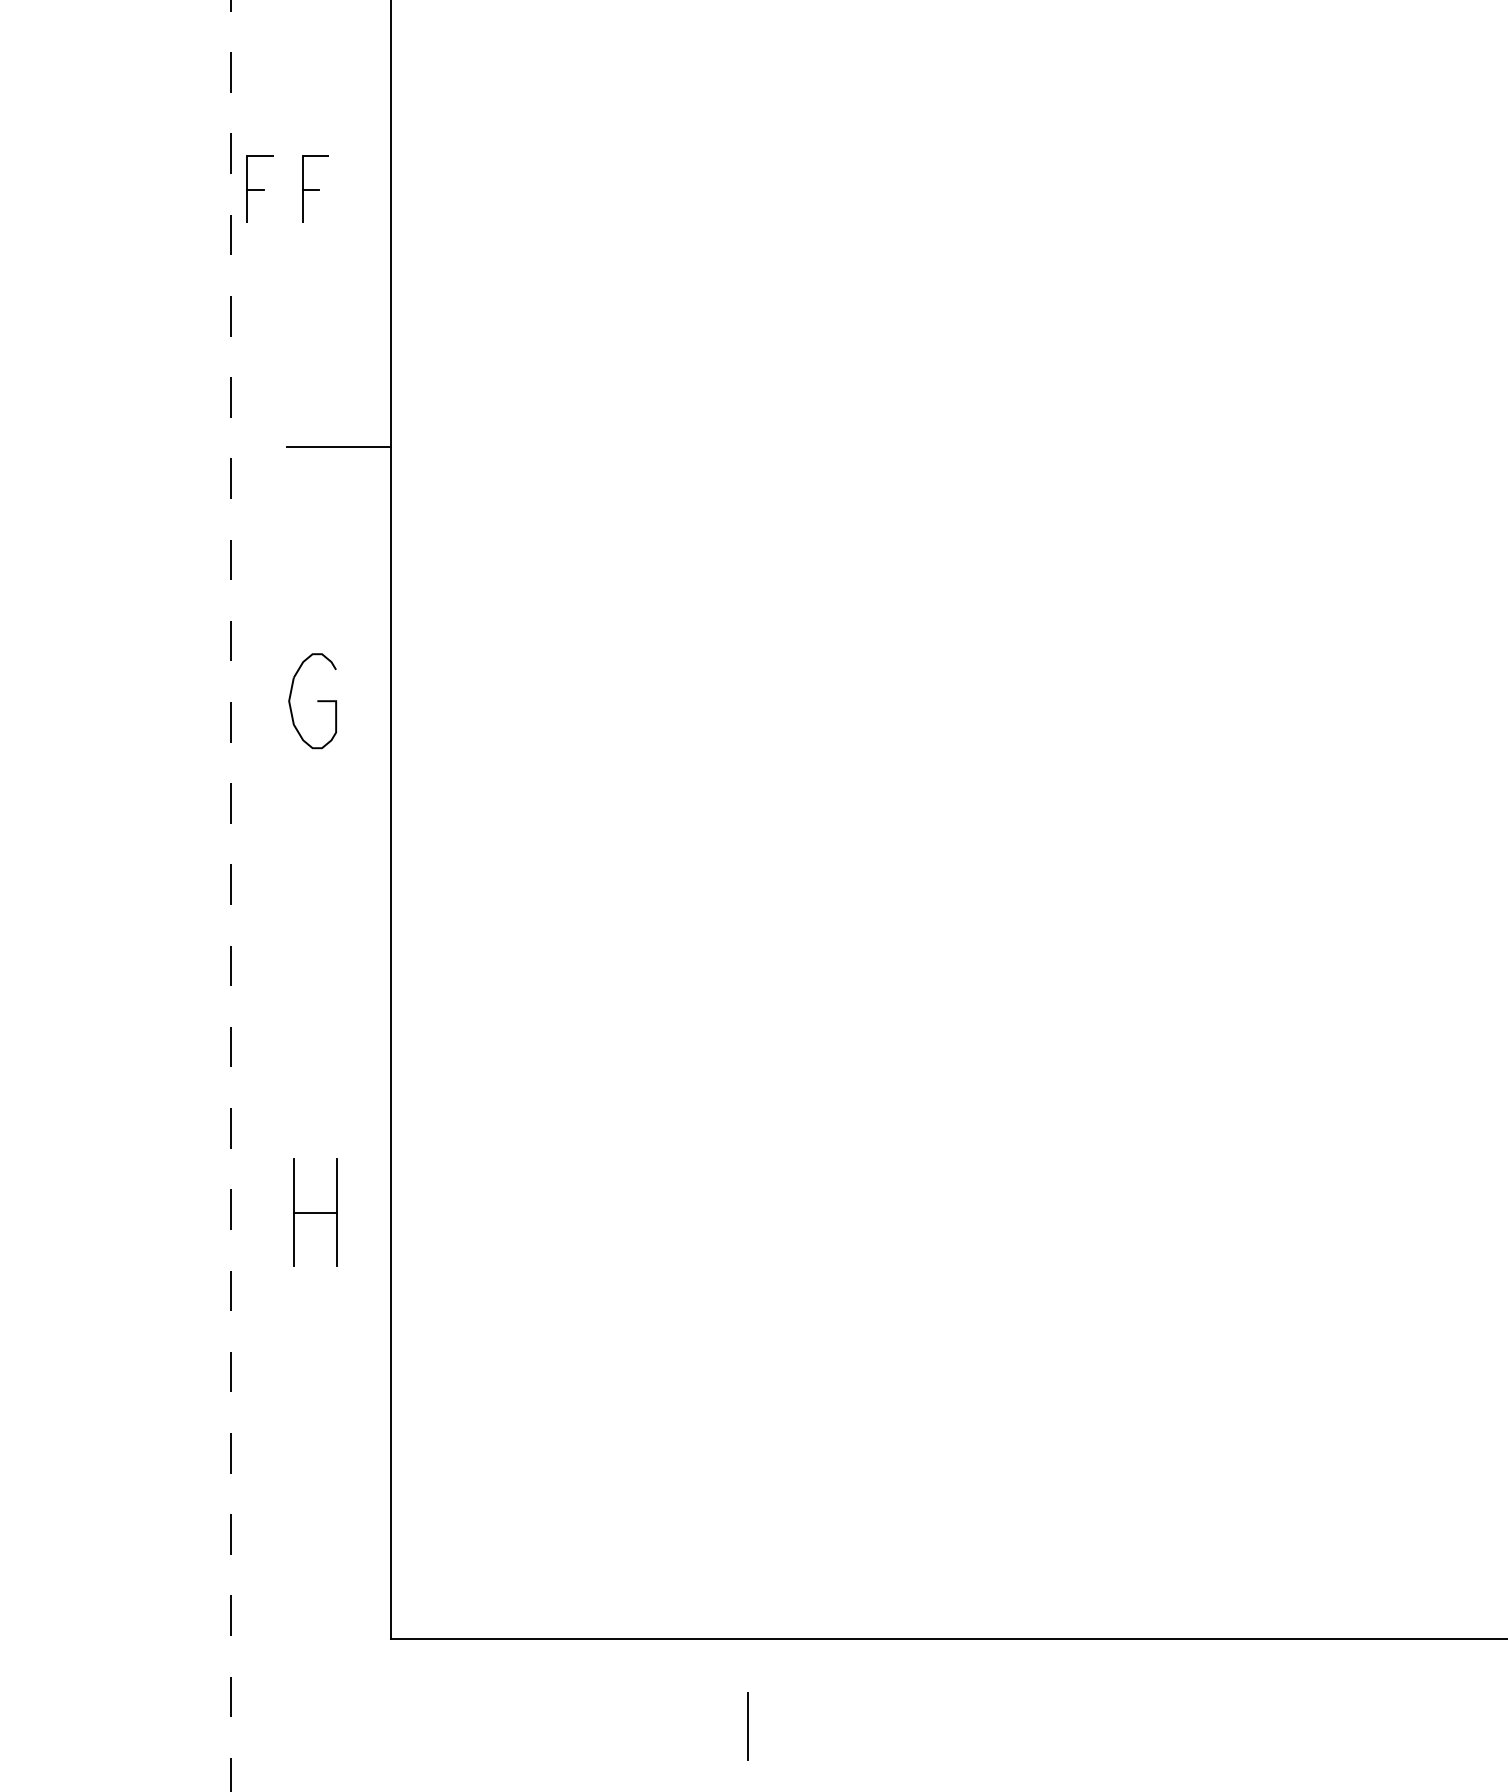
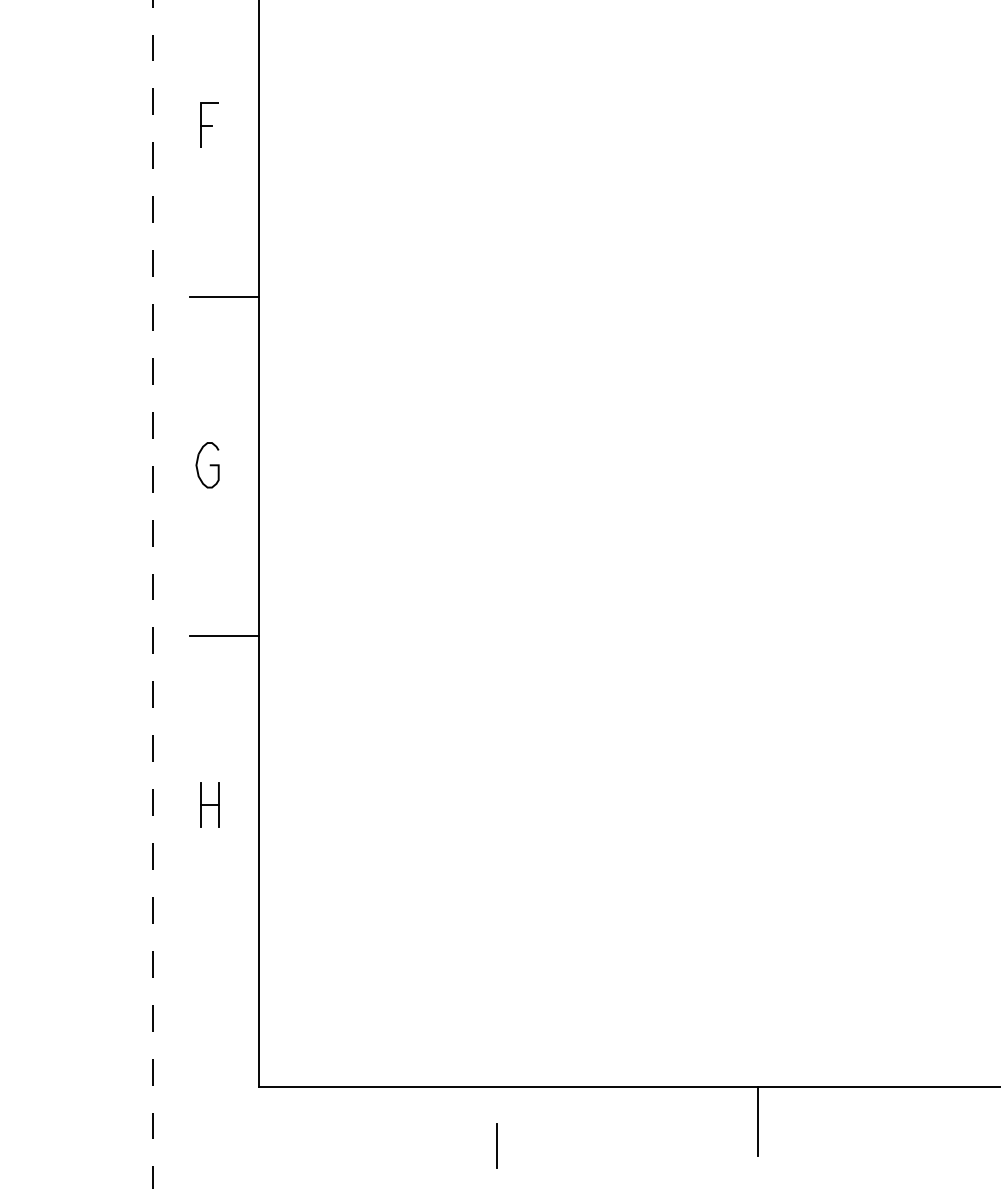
part: (259, 187) -> (172, 124), removed
part: (312, 701) -> (207, 465), size x0.71
line: (338, 959) -> (224, 636), added
part: (315, 1212) -> (209, 804), size x0.62
line: (1142, 1690) -> (758, 1121), added

